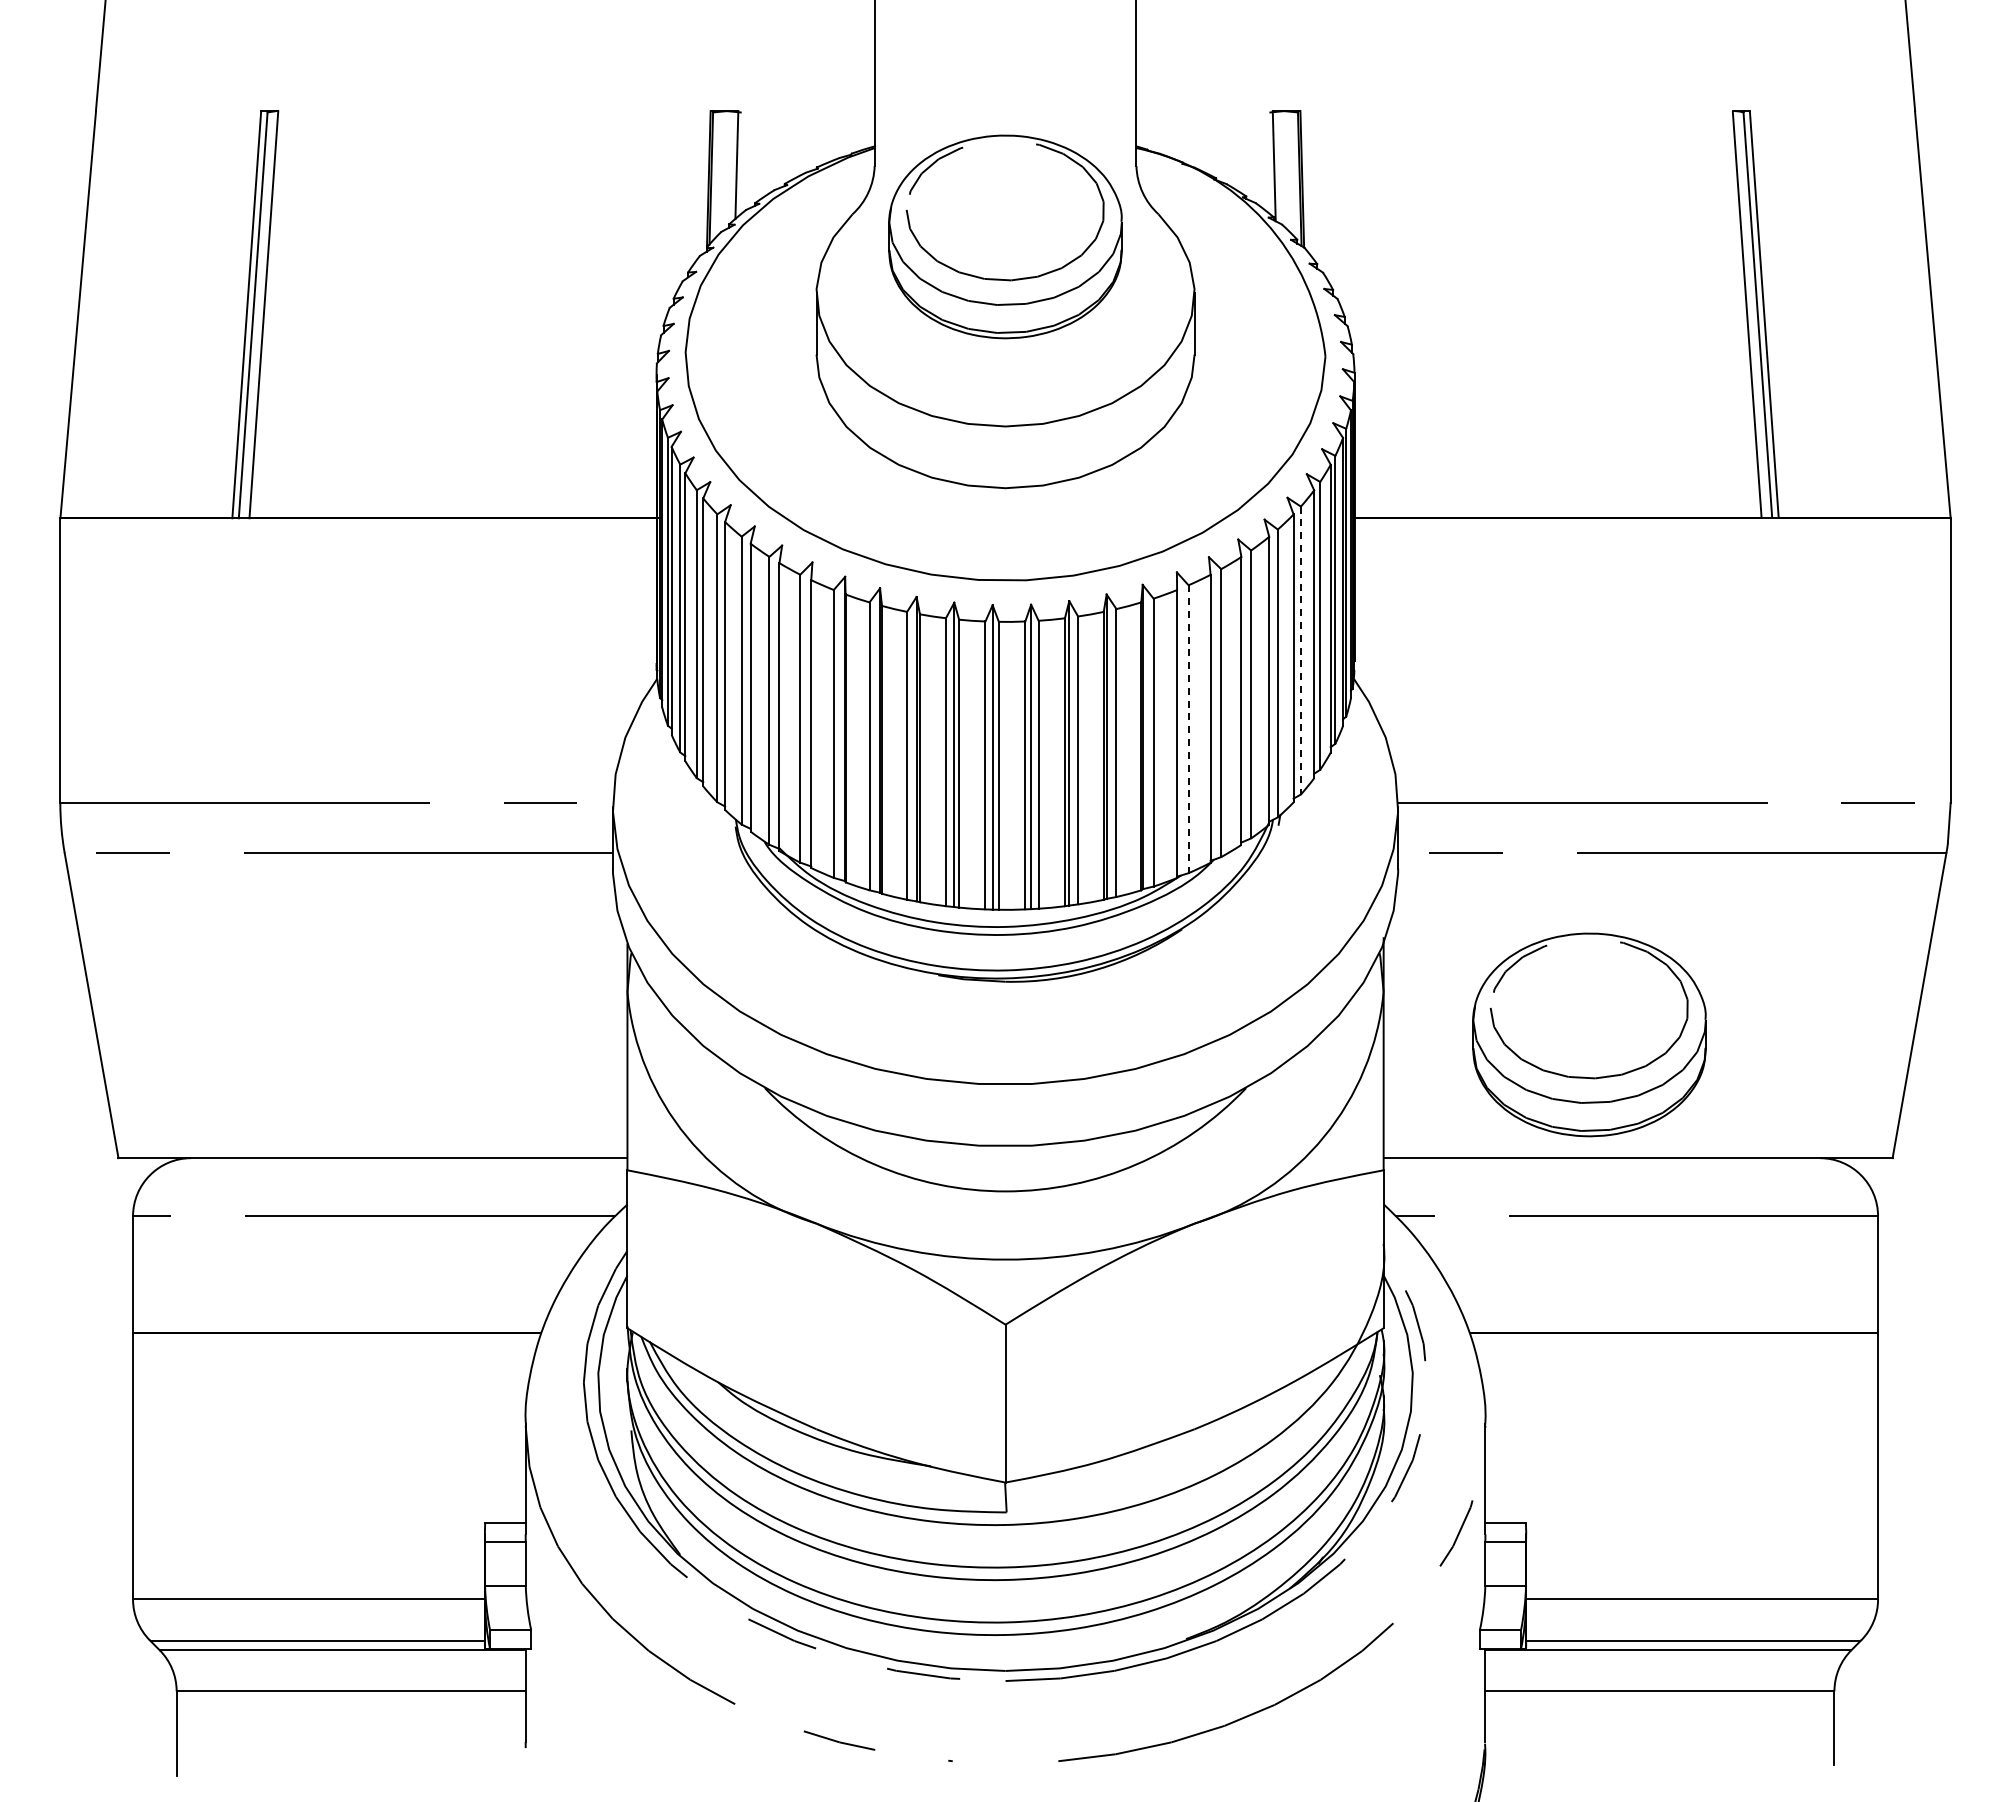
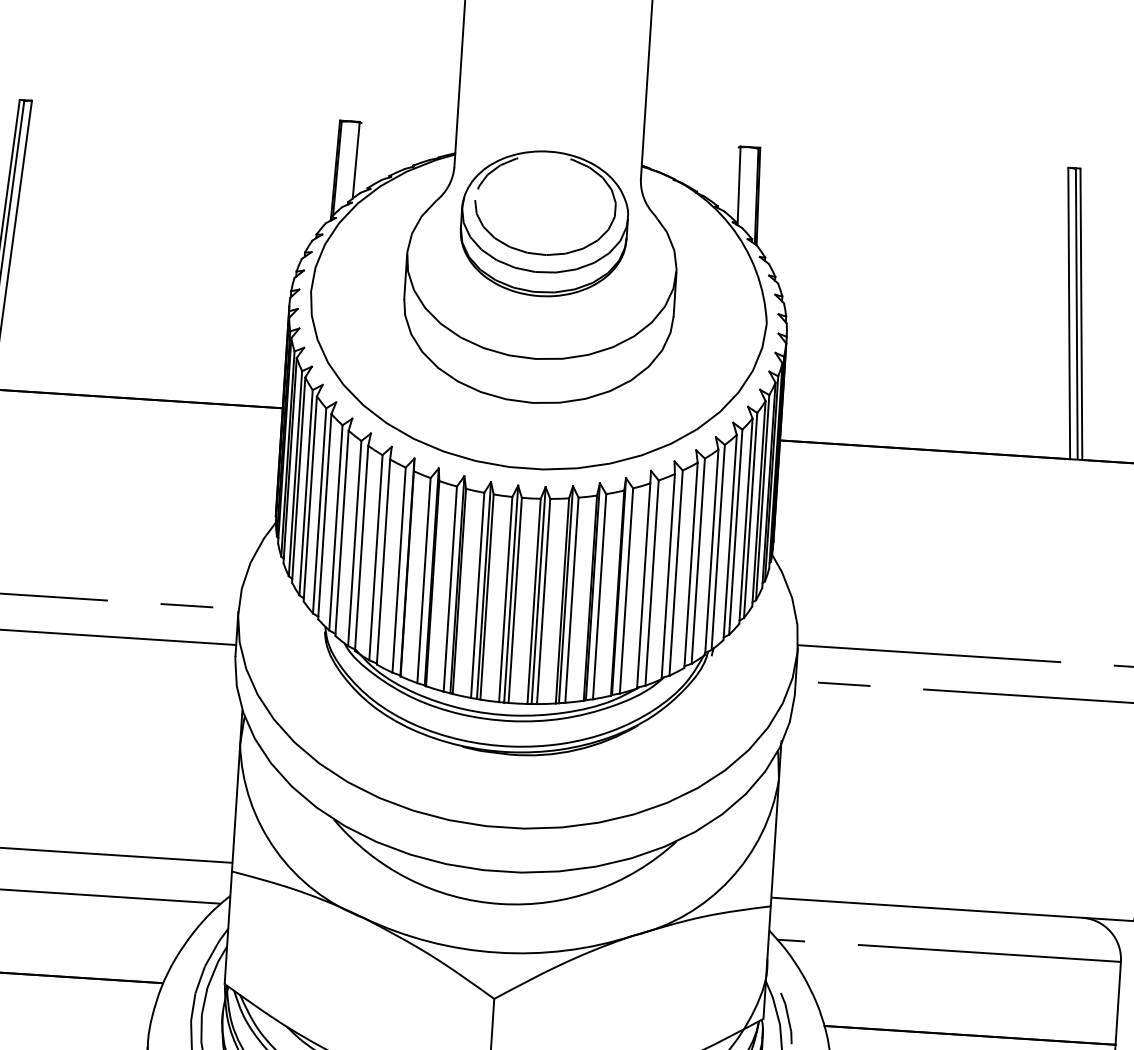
line: (1300, 650) -> (735, 532), dashed -> solid
line: (1188, 729) -> (652, 583), dashed -> solid
part: (1589, 1034) -> (923, 819), removed

